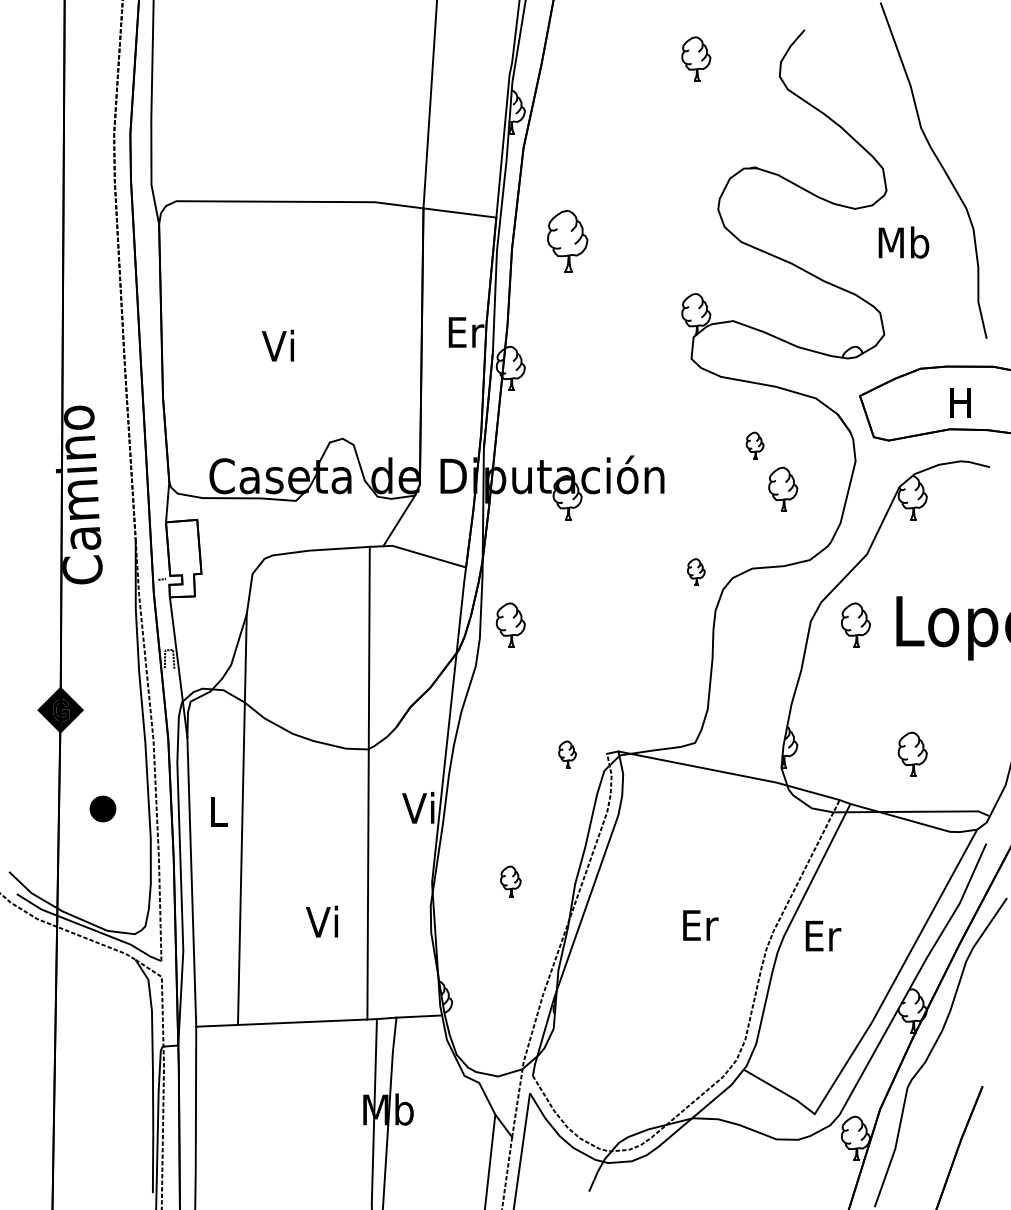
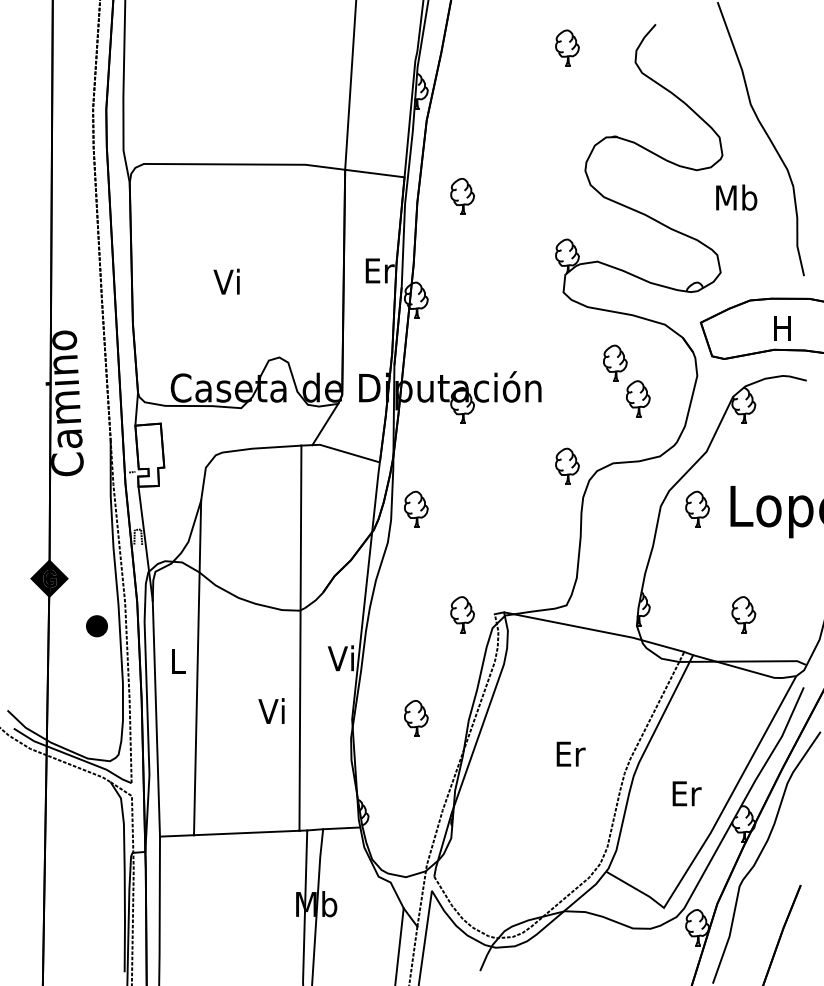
part: (567, 239) -> (462, 195), size x0.71
part: (755, 444) -> (615, 362), size x1.67
part: (696, 571) -> (567, 465), size x1.67
part: (567, 754) -> (462, 614), size x1.67
part: (102, 809) -> (96, 626), moved
part: (511, 881) -> (416, 718), size x1.43
text: (322, 921) -> (271, 710), moved
text: (822, 935) -> (686, 793), moved

